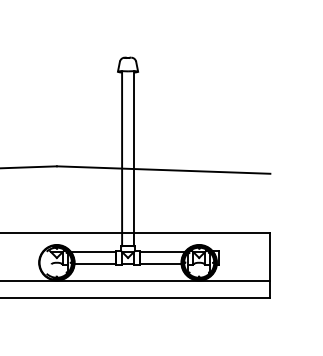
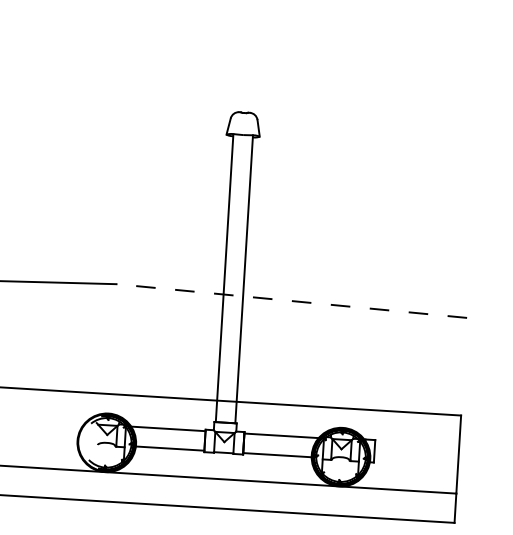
line: (163, 170) -> (291, 301), solid -> dashed

